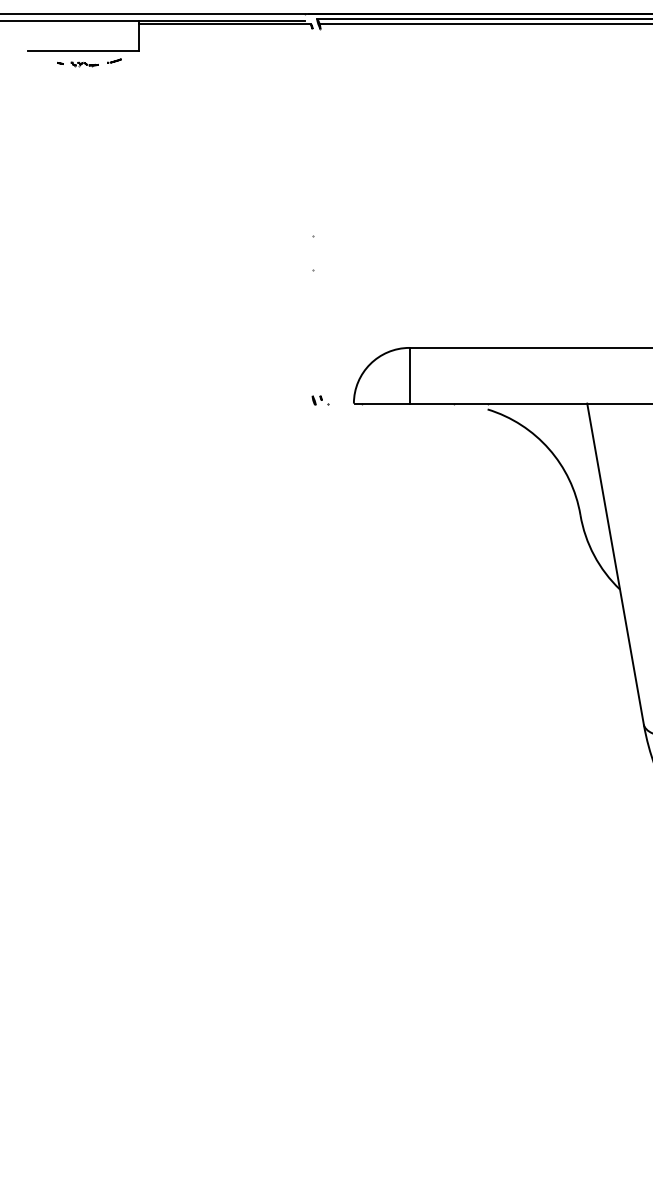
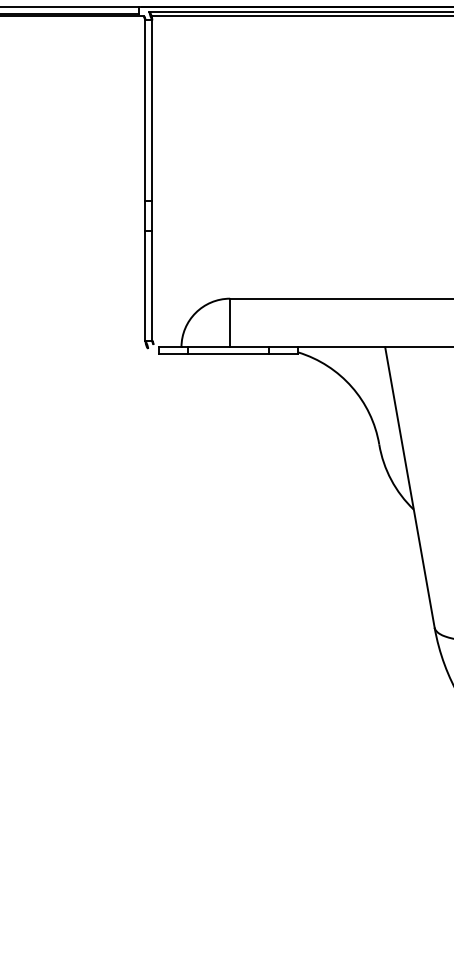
line: (312, 212) -> (145, 180), added
line: (320, 212) -> (152, 180), added
line: (407, 411) -> (228, 354), added

